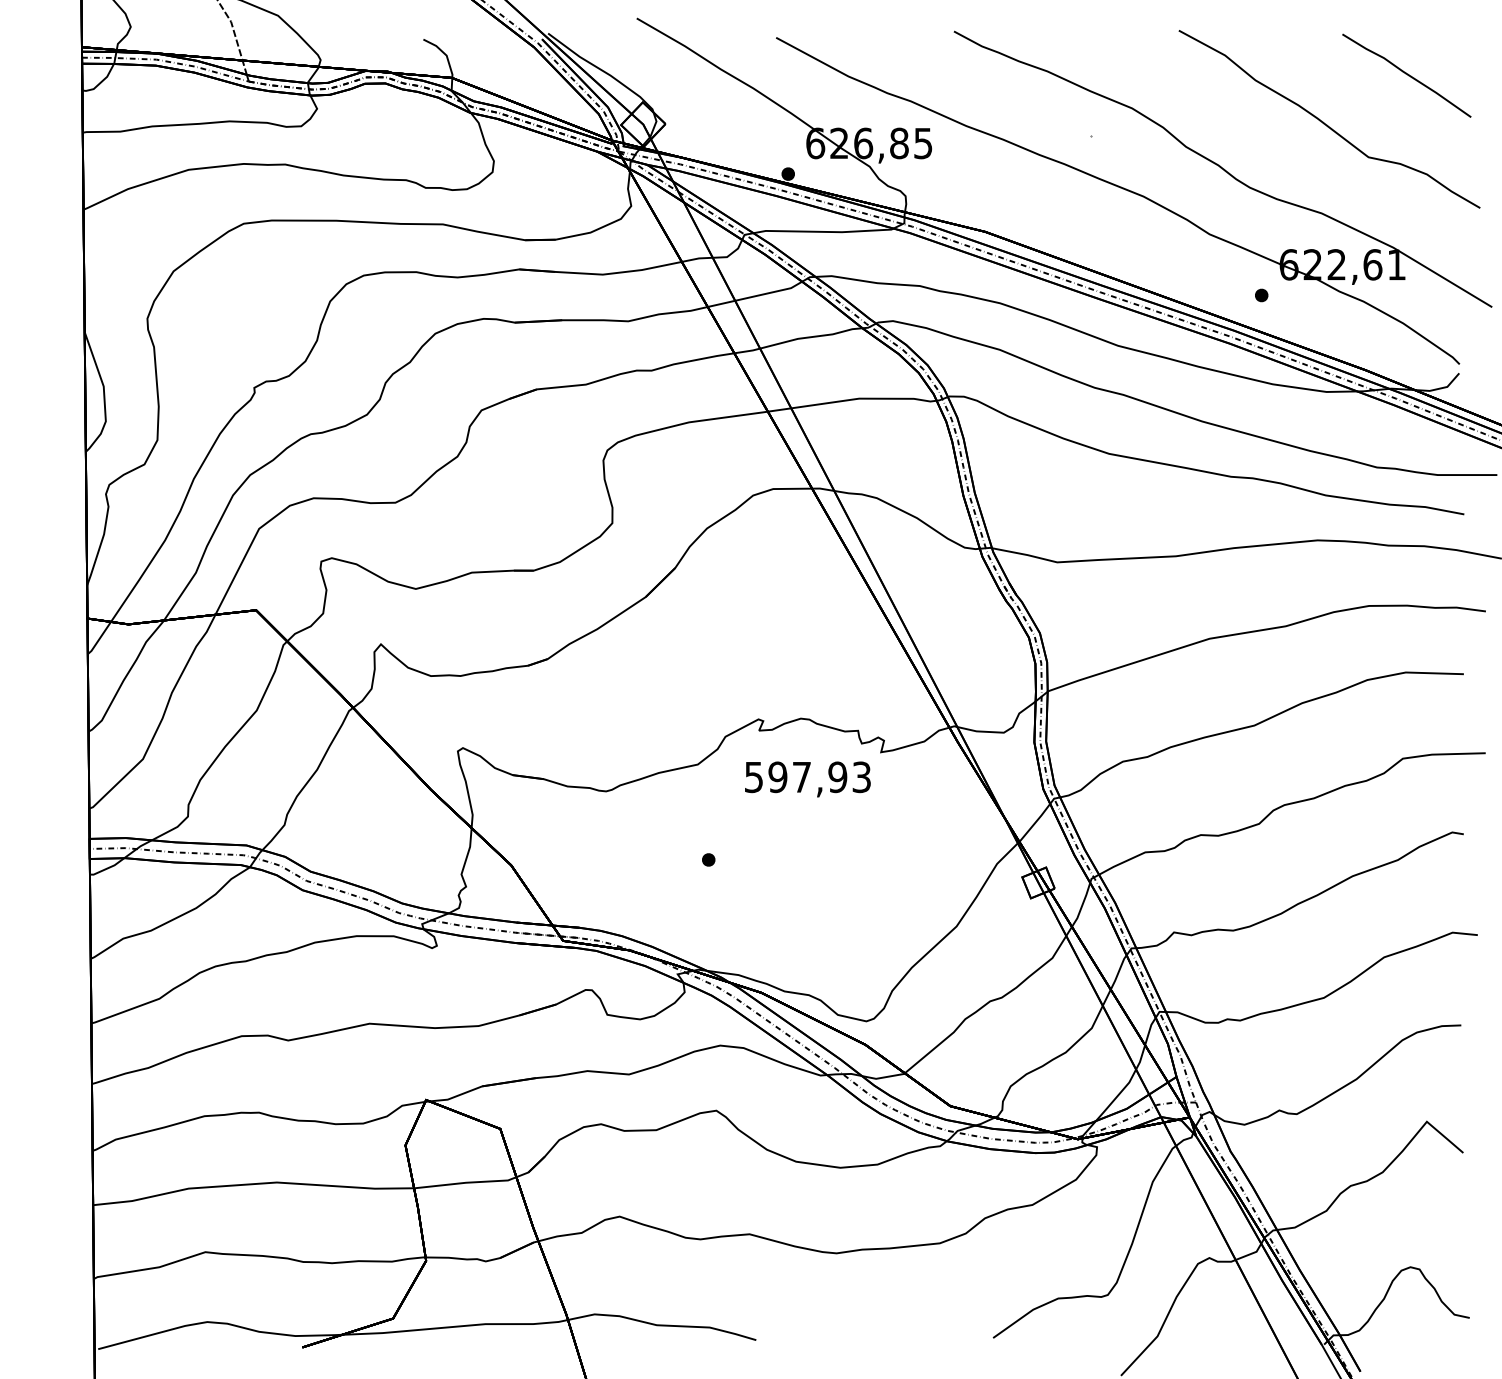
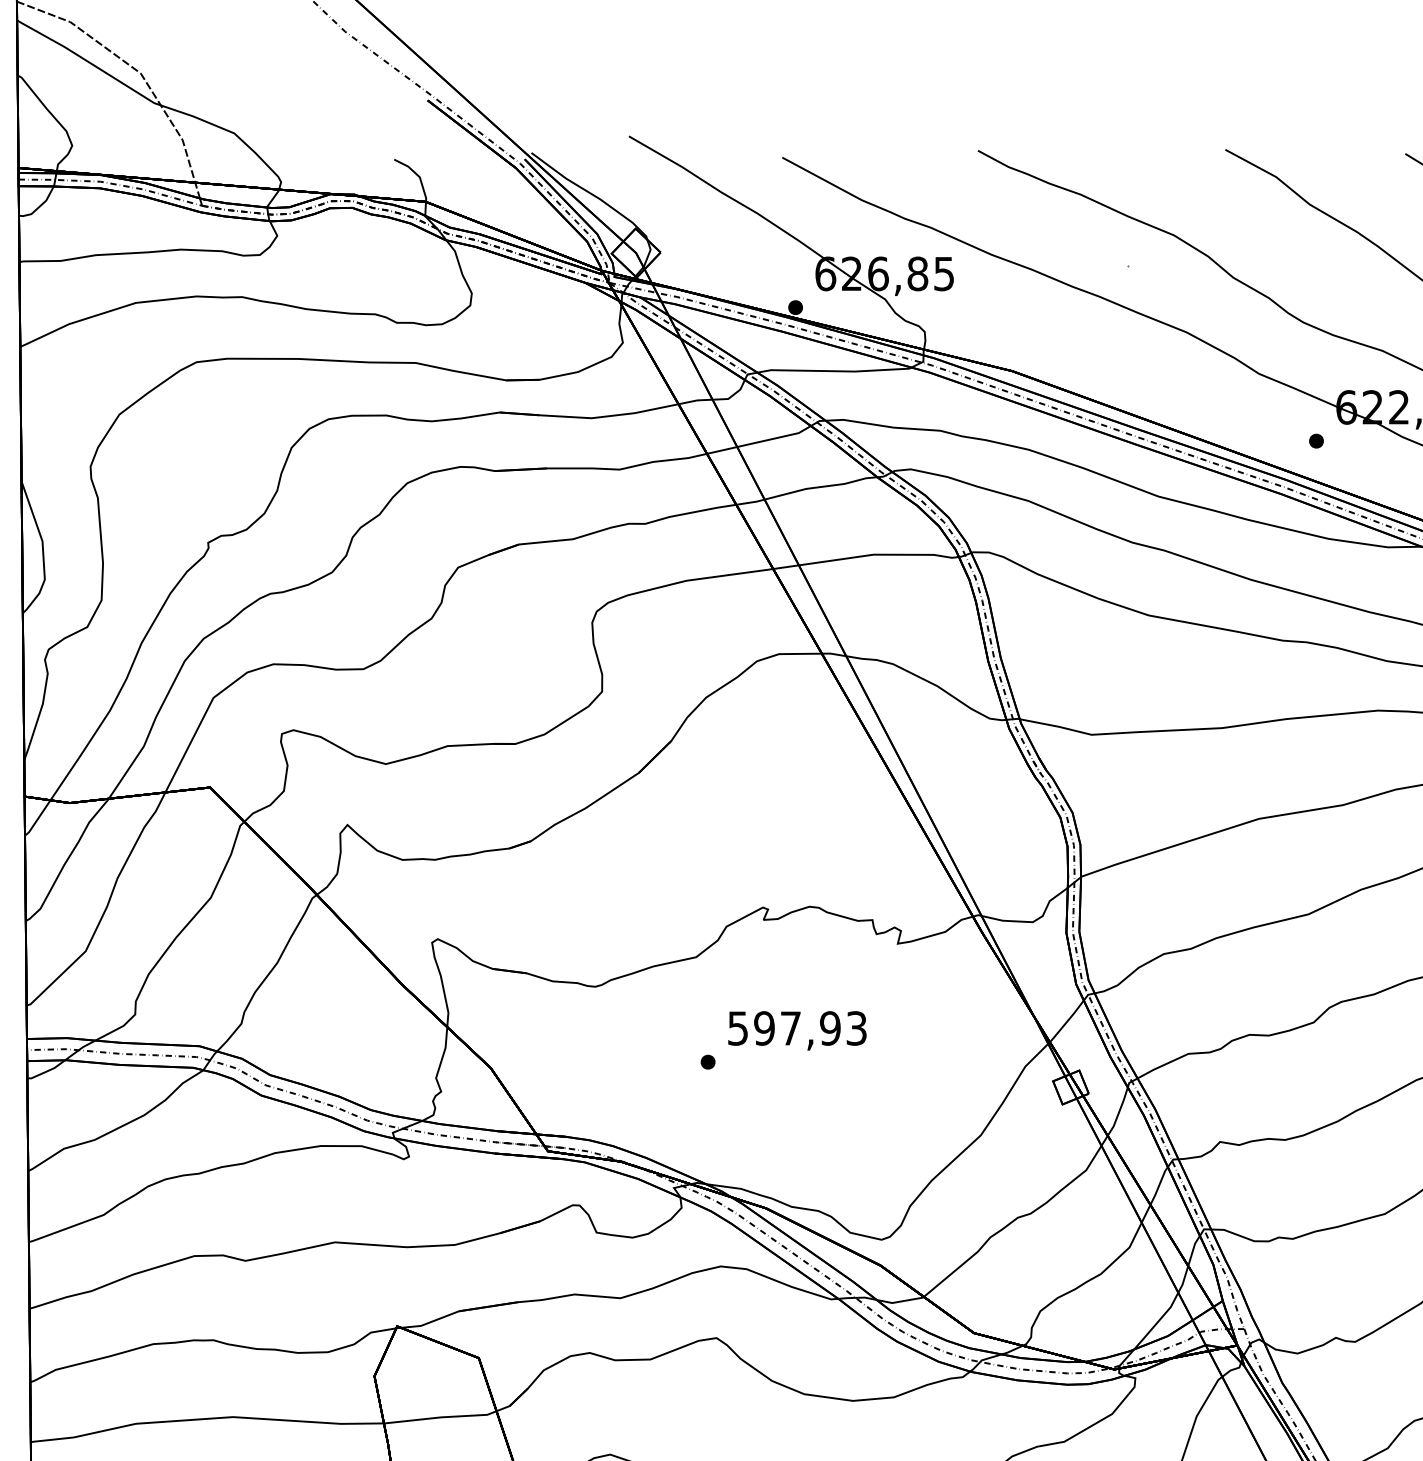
text: (807, 779) -> (796, 1030), moved

